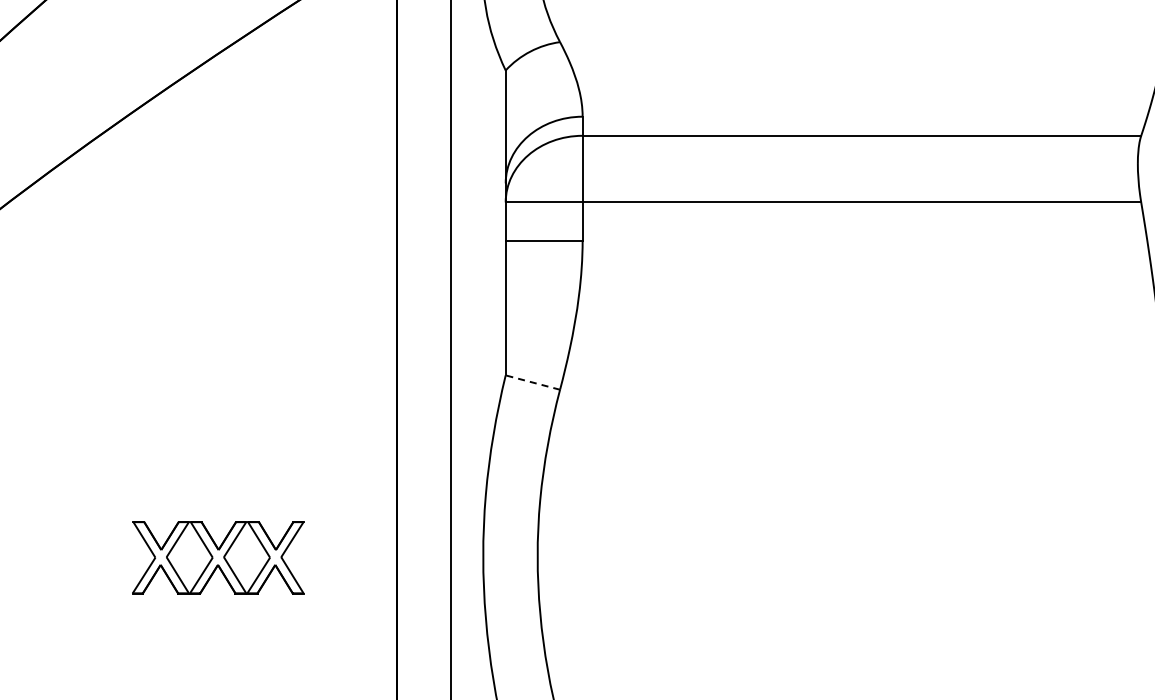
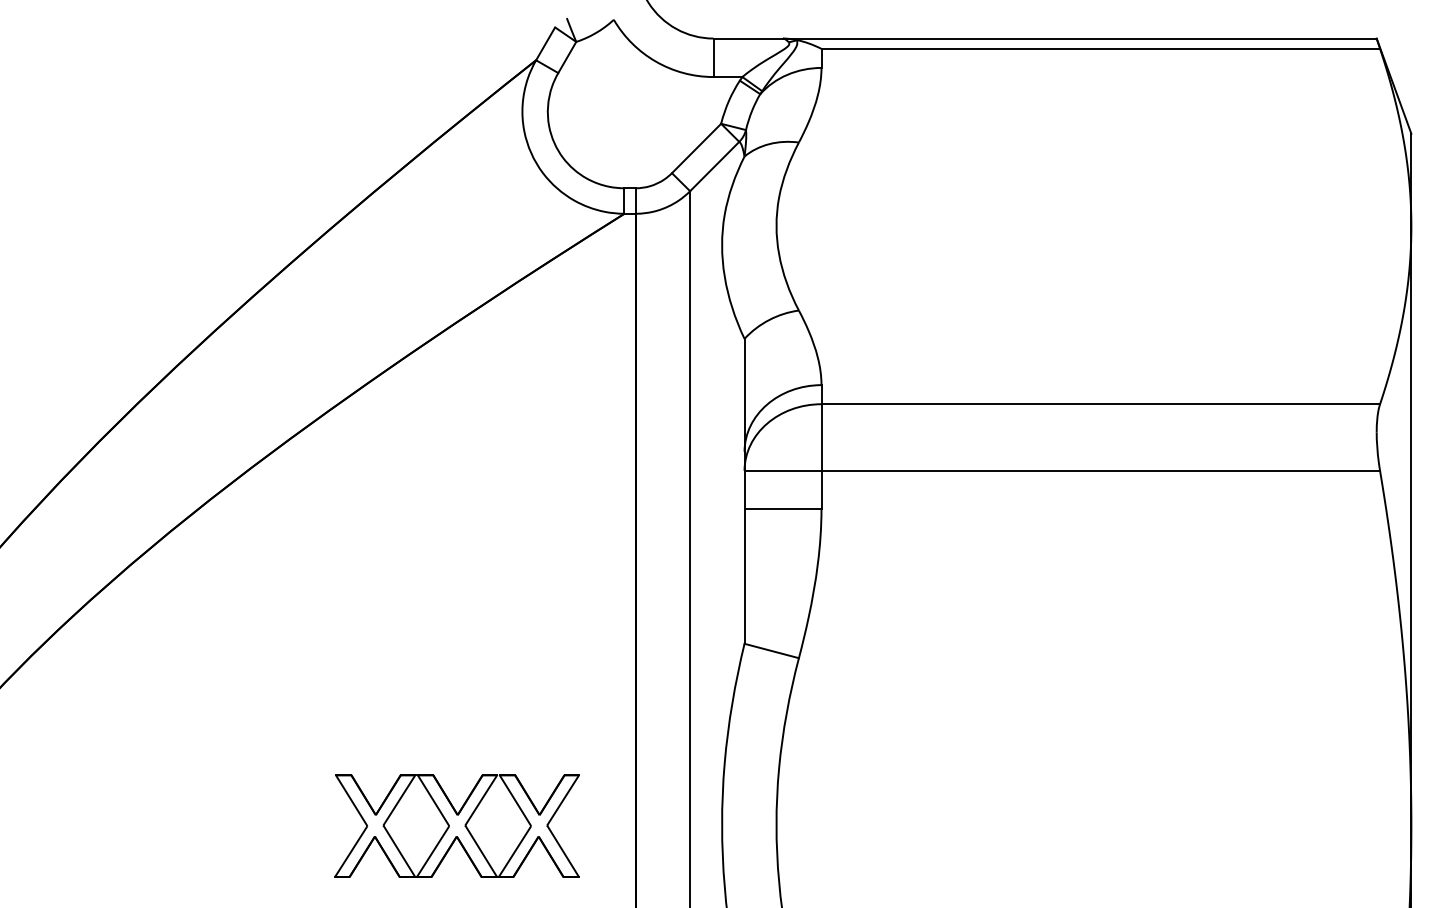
line: (532, 382) -> (771, 650), dashed -> solid
part: (217, 557) -> (456, 825), size x1.43

